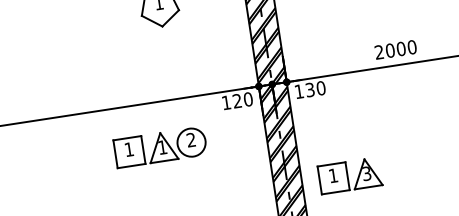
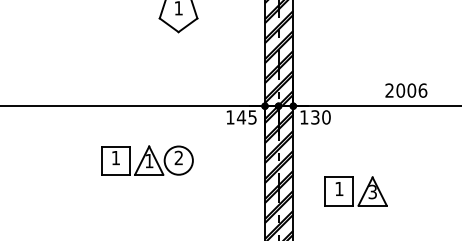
text: (411, 47) -> (422, 90), 2000 -> 2006
text: (242, 100) -> (246, 117), 120 -> 145
part: (160, 147) -> (147, 160), moved
part: (349, 175) -> (355, 191), moved

